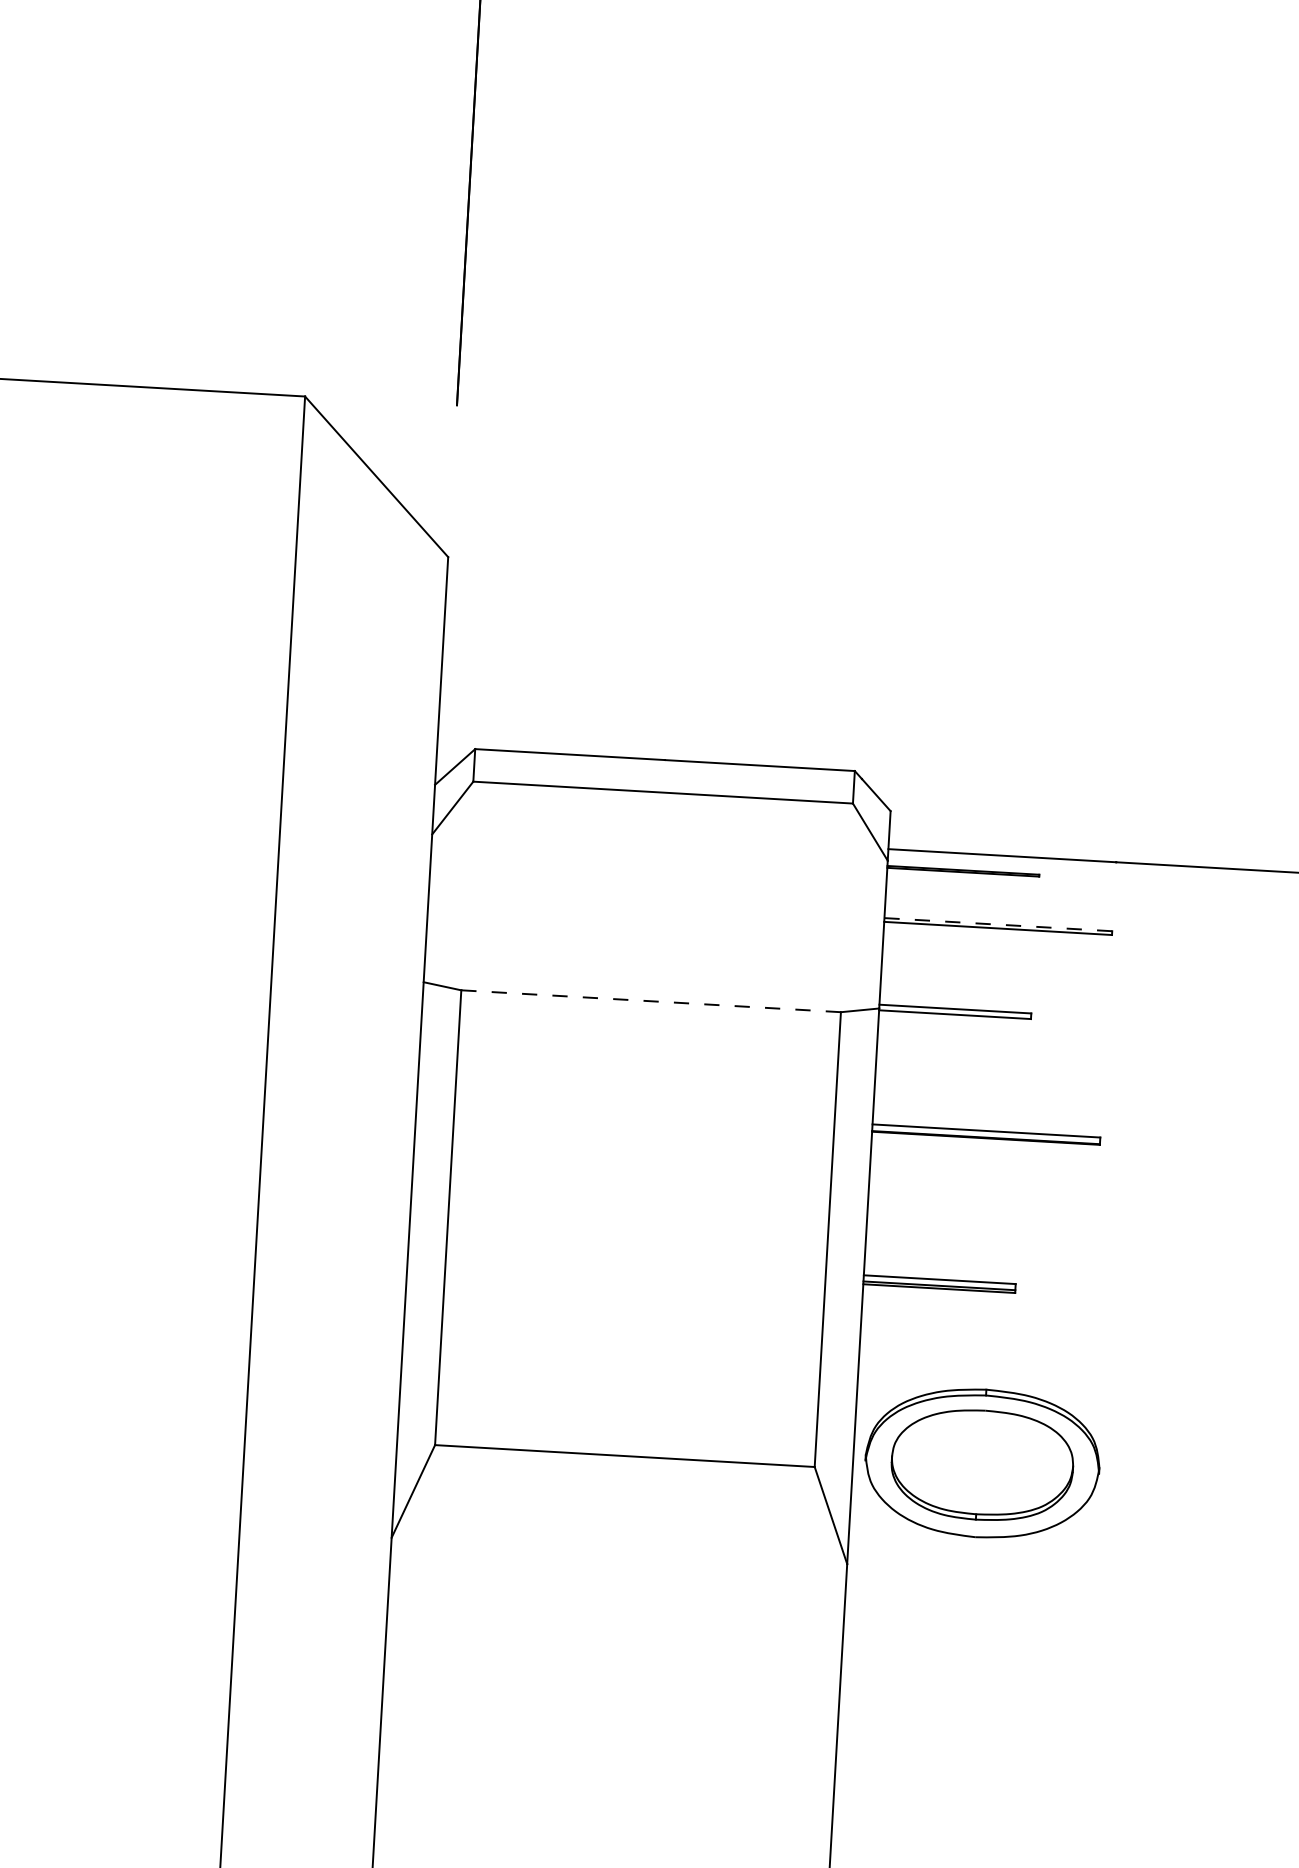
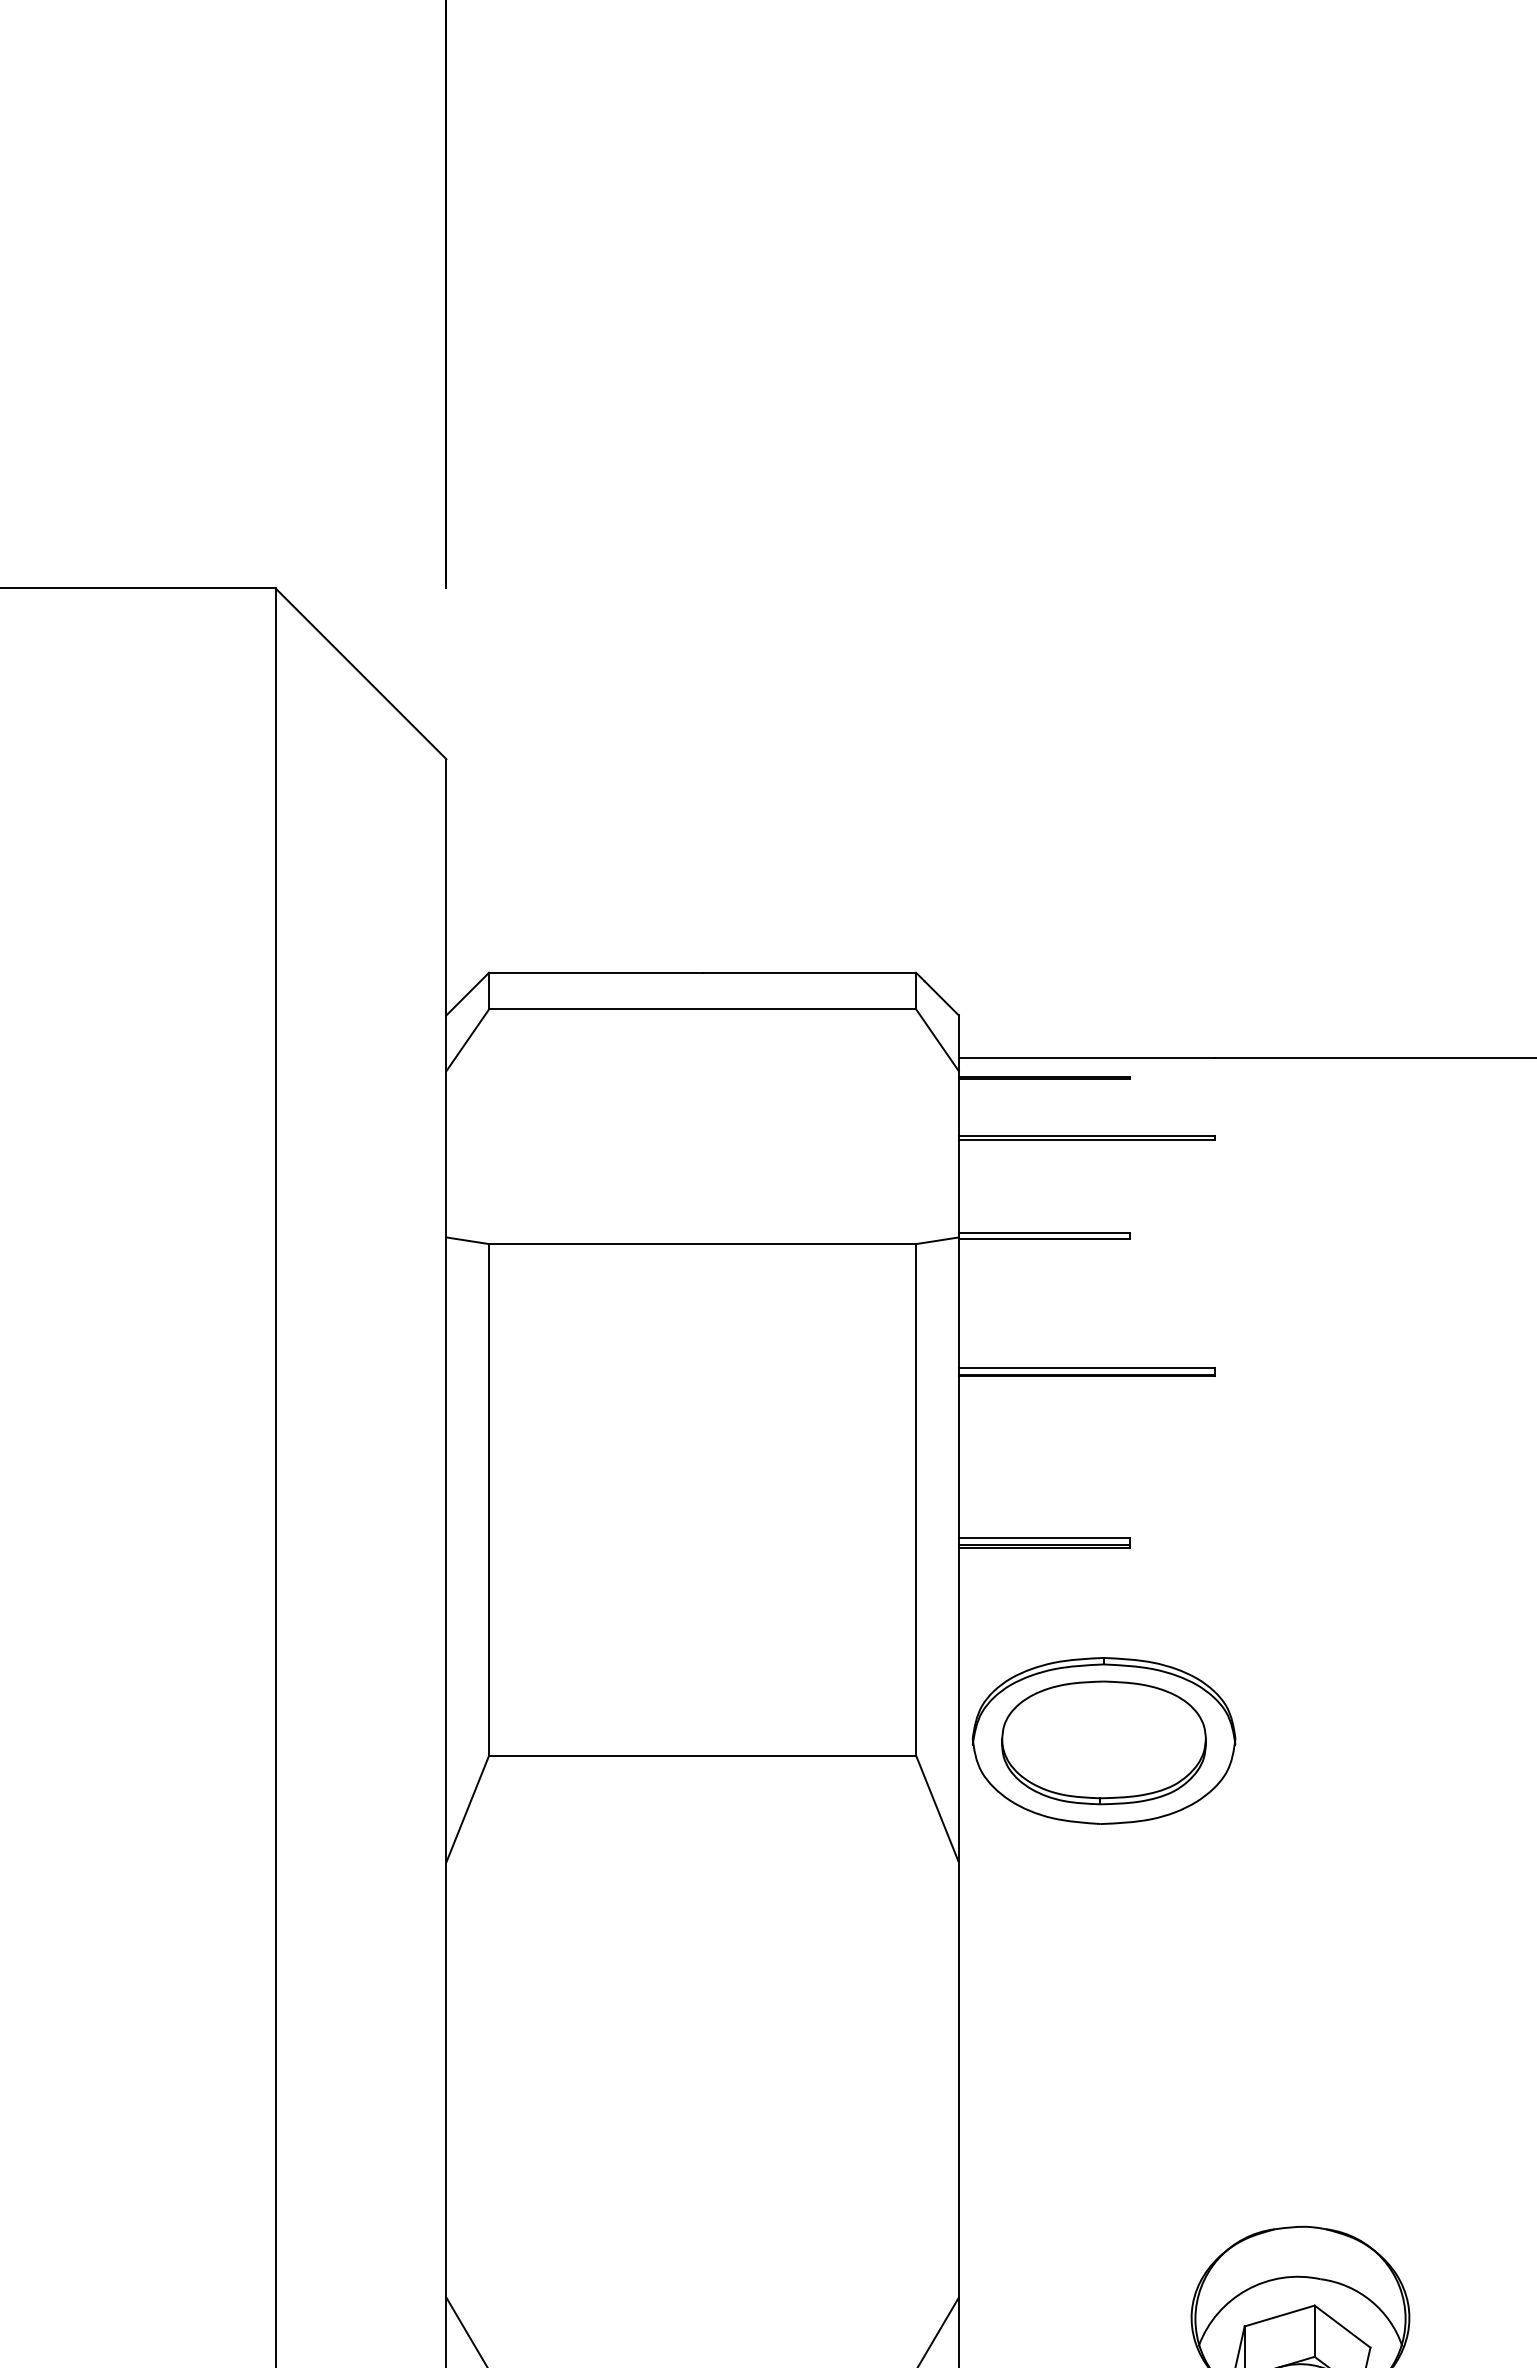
line: (997, 924) -> (1086, 1135), dashed -> solid
line: (650, 1001) -> (702, 1244), dashed -> solid

